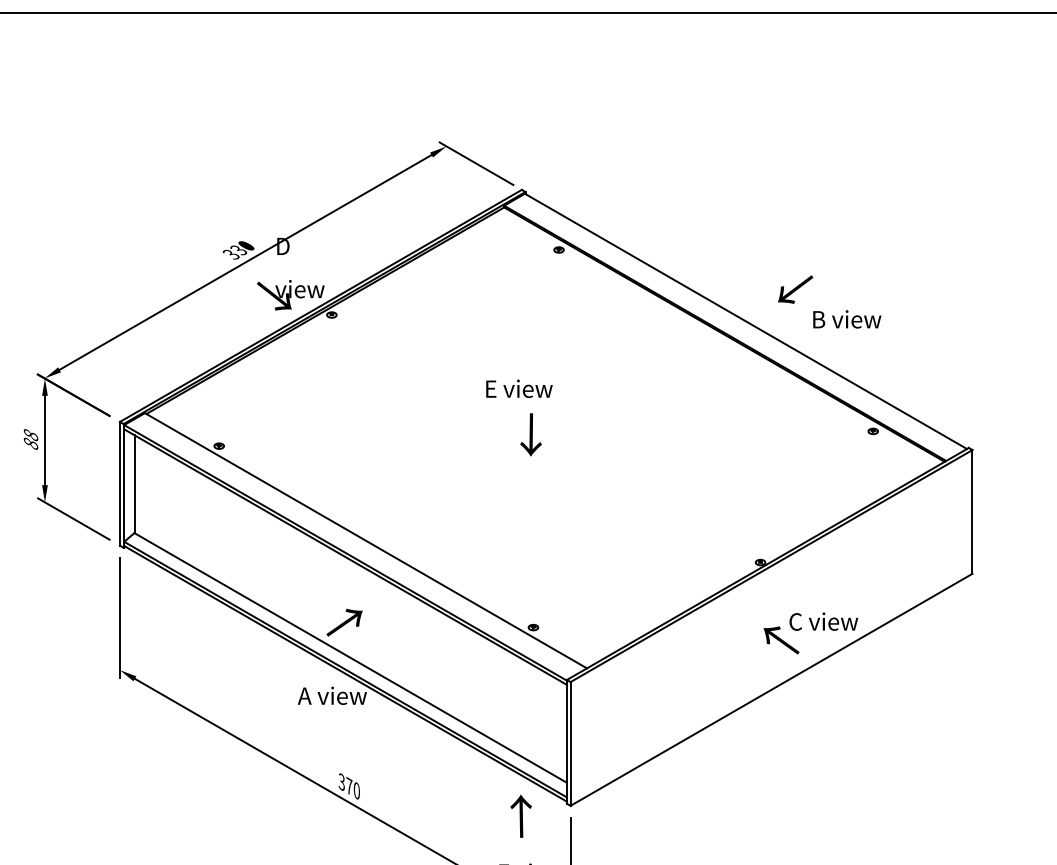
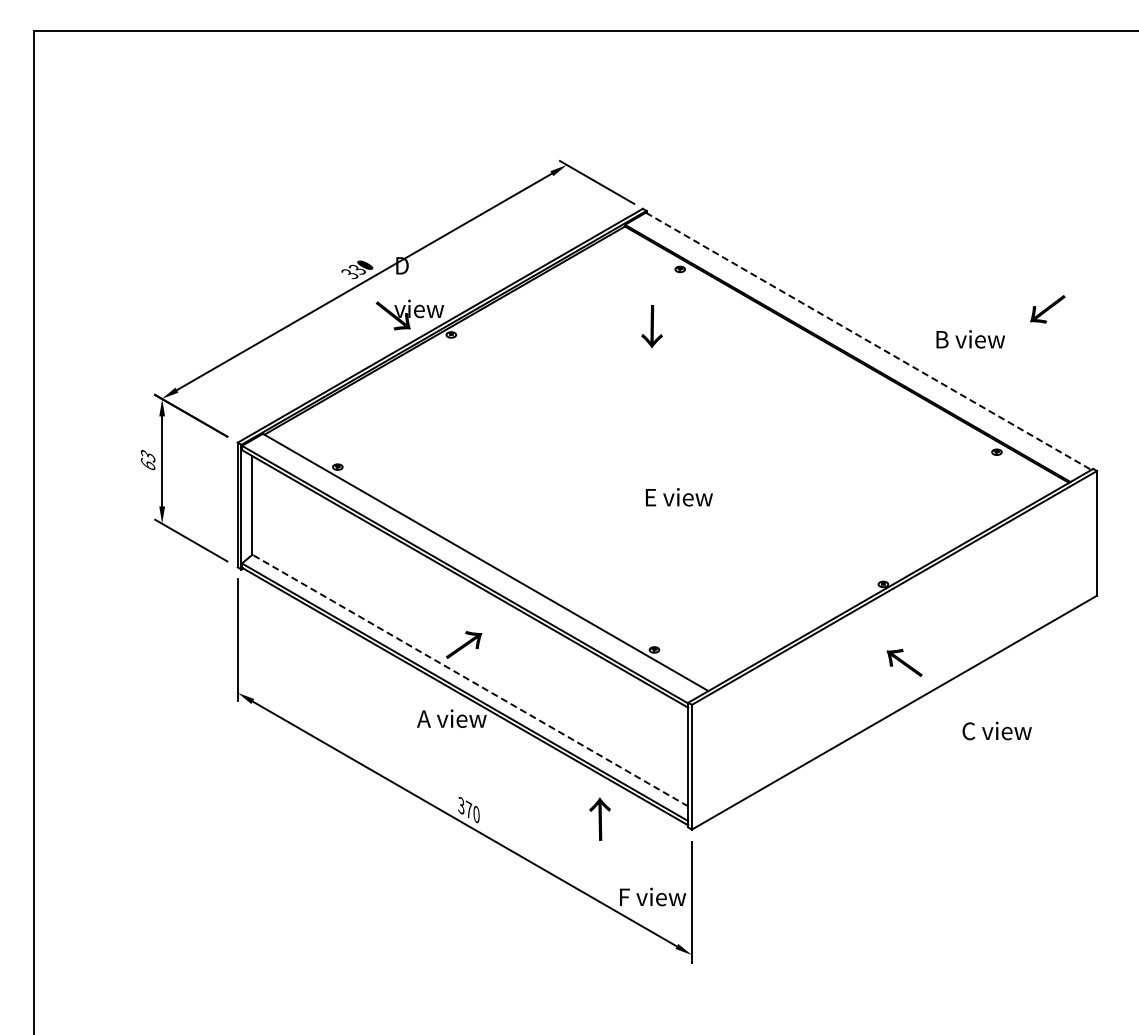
text: (795, 289) -> (1047, 309), moved
line: (746, 321) -> (869, 341), solid -> dashed
text: (519, 389) -> (679, 497), moved
text: (530, 434) -> (651, 326), moved
text: (30, 438) -> (147, 459), 88 -> 63
text: (823, 621) -> (996, 730), moved
line: (350, 657) -> (470, 680), solid -> dashed
text: (520, 815) -> (599, 818), moved

